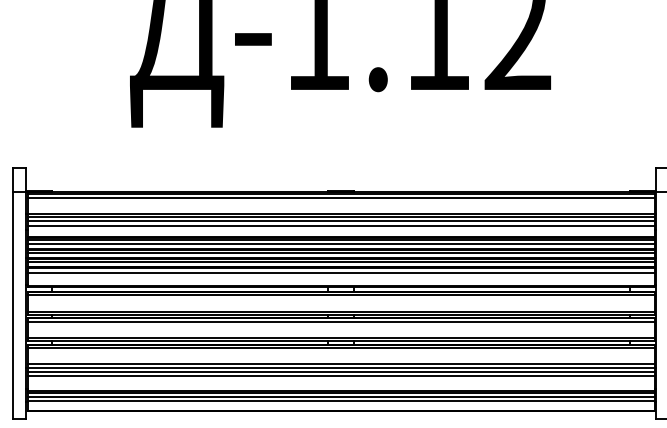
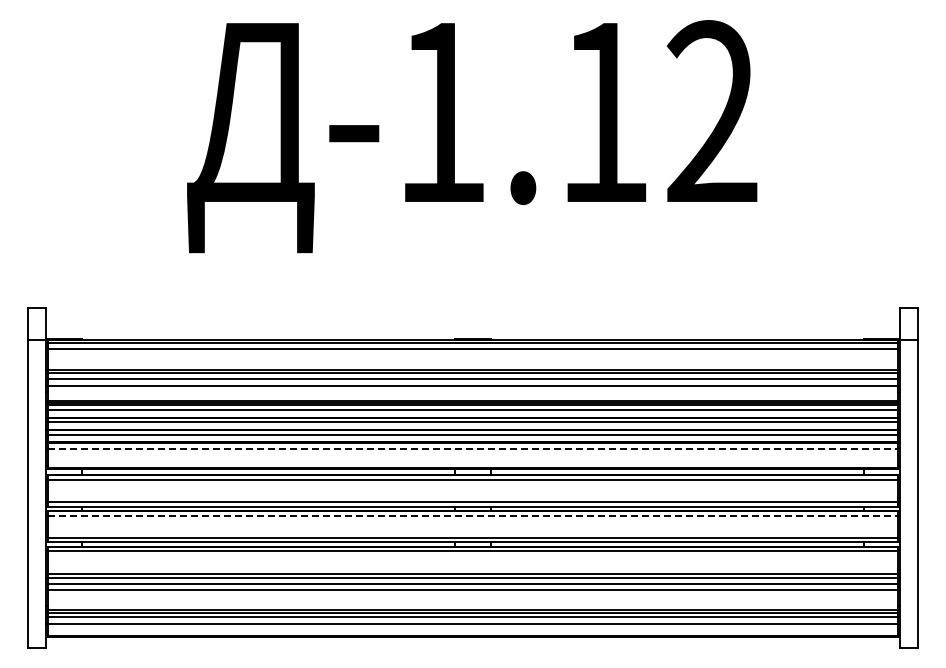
line: (341, 272) -> (473, 449), solid -> dashed
line: (341, 321) -> (473, 515), solid -> dashed

